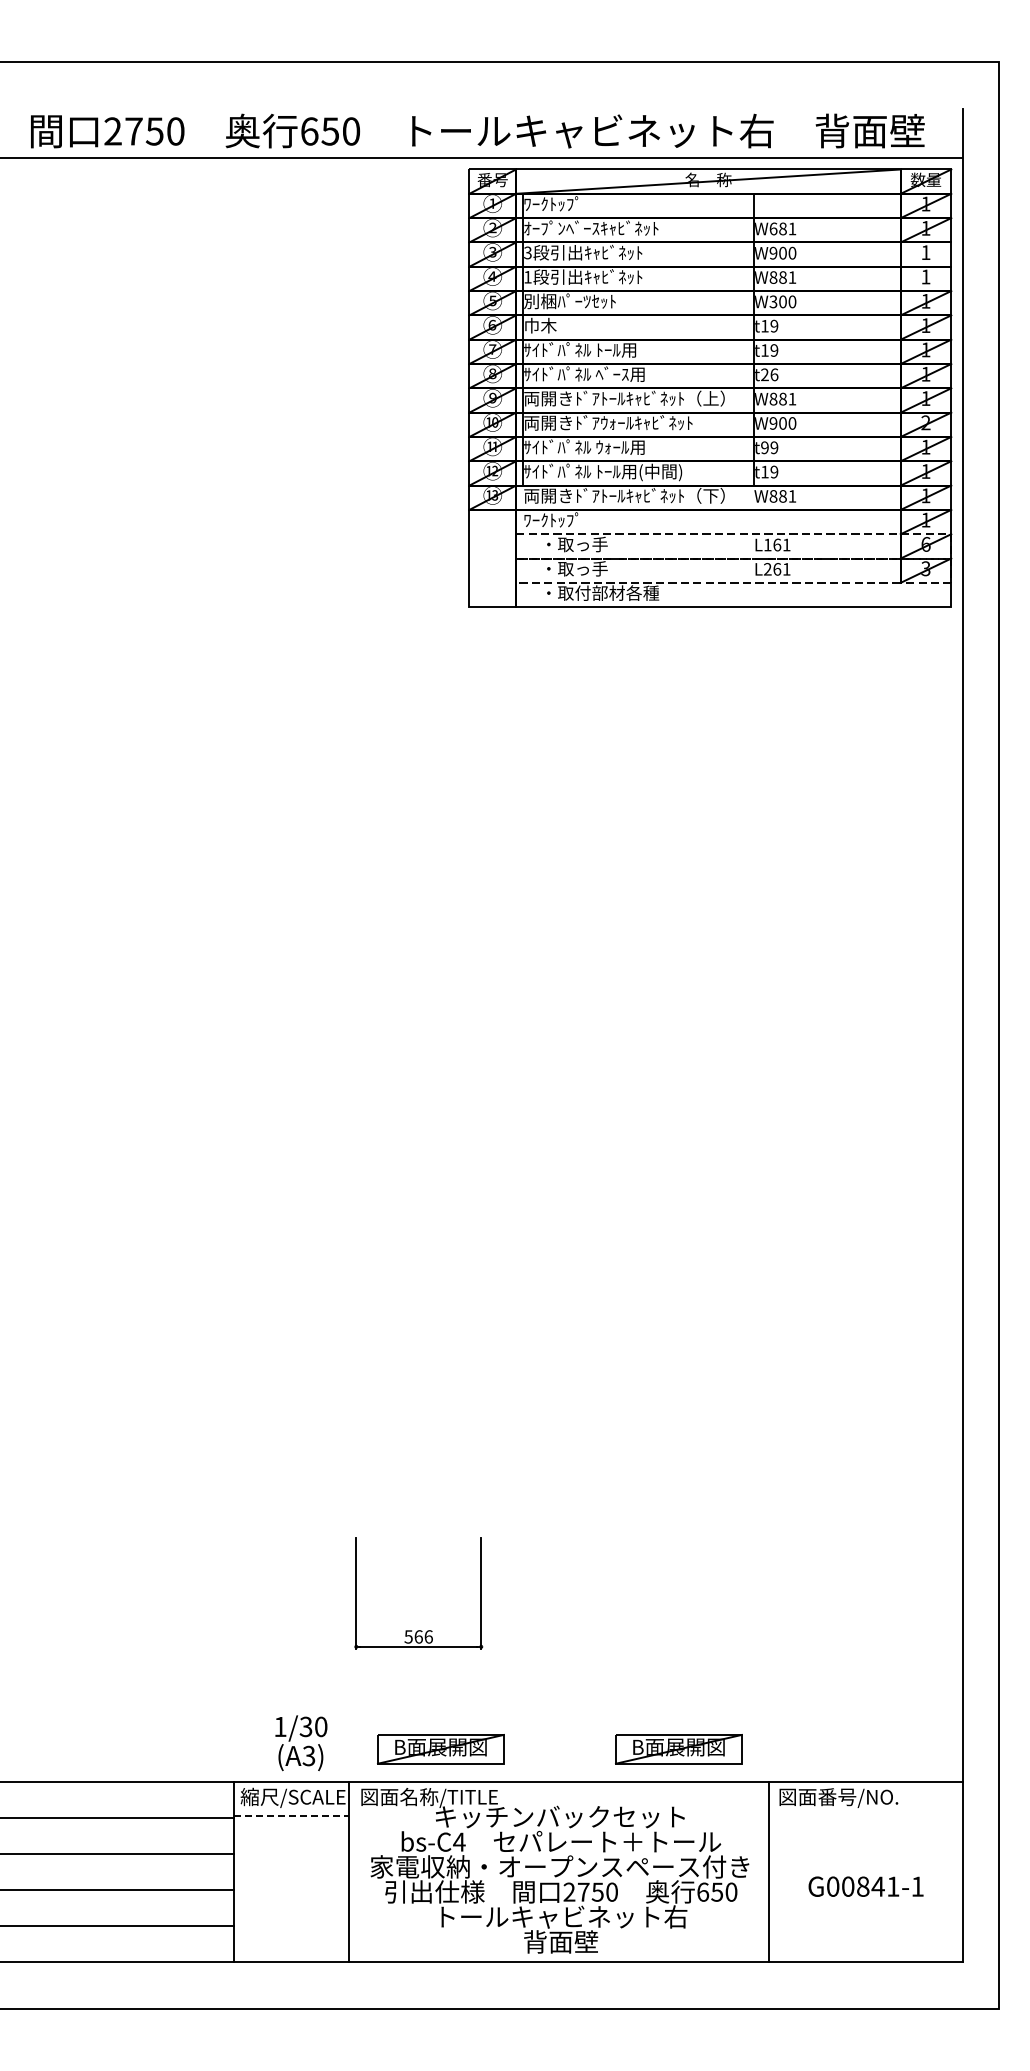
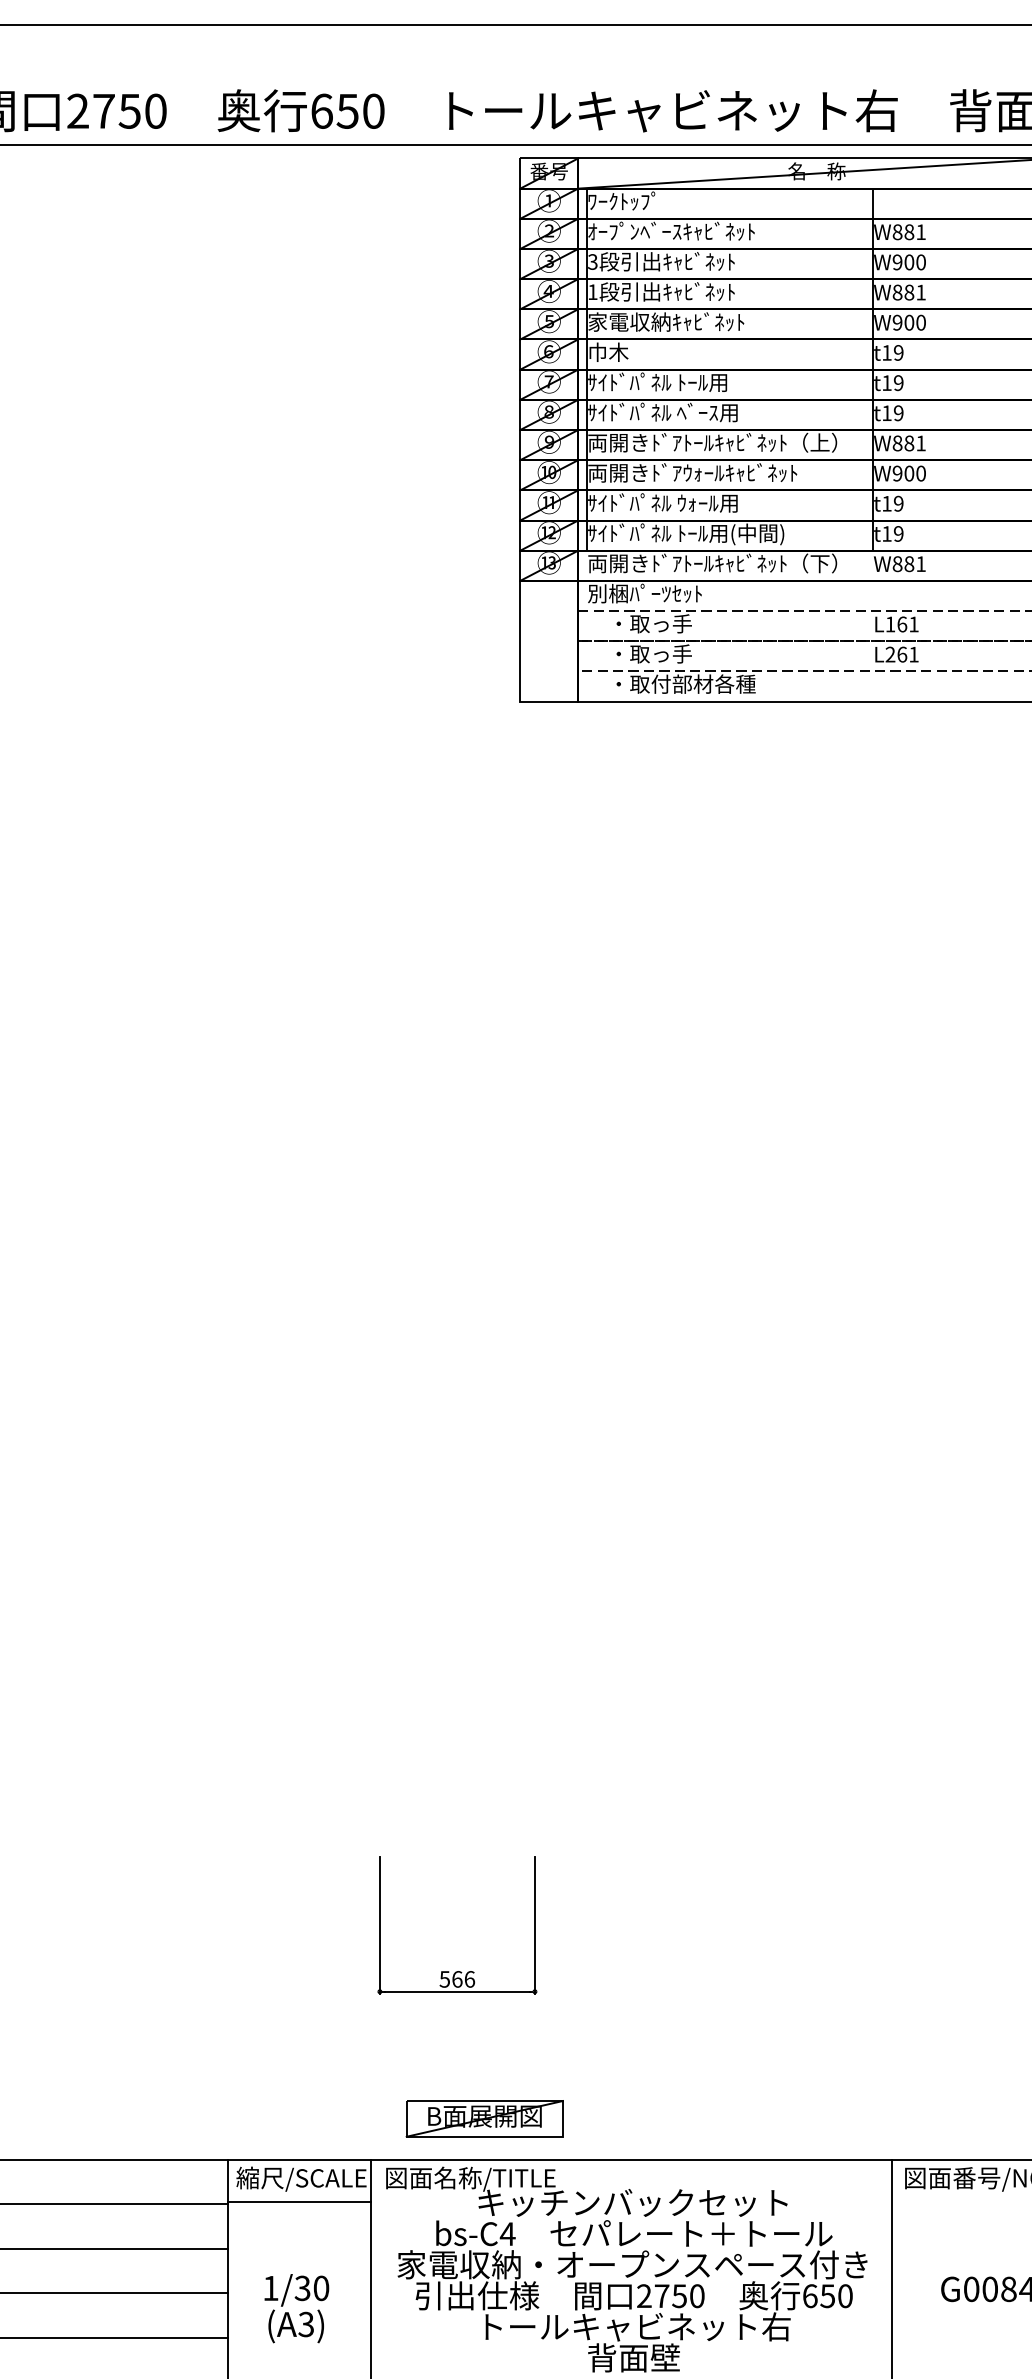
text: (773, 228) -> (897, 231), W681 -> W881
text: (586, 301) -> (665, 322), 別梱ﾊﾟｰﾂｾｯﾄ -> 家電収納ｷｬﾋﾞﾈｯﾄ
text: (773, 301) -> (897, 322), W300 -> W900
text: (769, 374) -> (892, 412), t26 -> t19
text: (764, 447) -> (886, 503), t99 -> t19
text: (569, 520) -> (644, 594), ﾜｰｸﾄｯﾌﾟ -> 別梱ﾊﾟｰﾂｾｯﾄ
text: (301, 1743) -> (296, 2308), moved
part: (678, 1749) -> (779, 2119), removed
line: (291, 1816) -> (299, 2202), dashed -> solid

